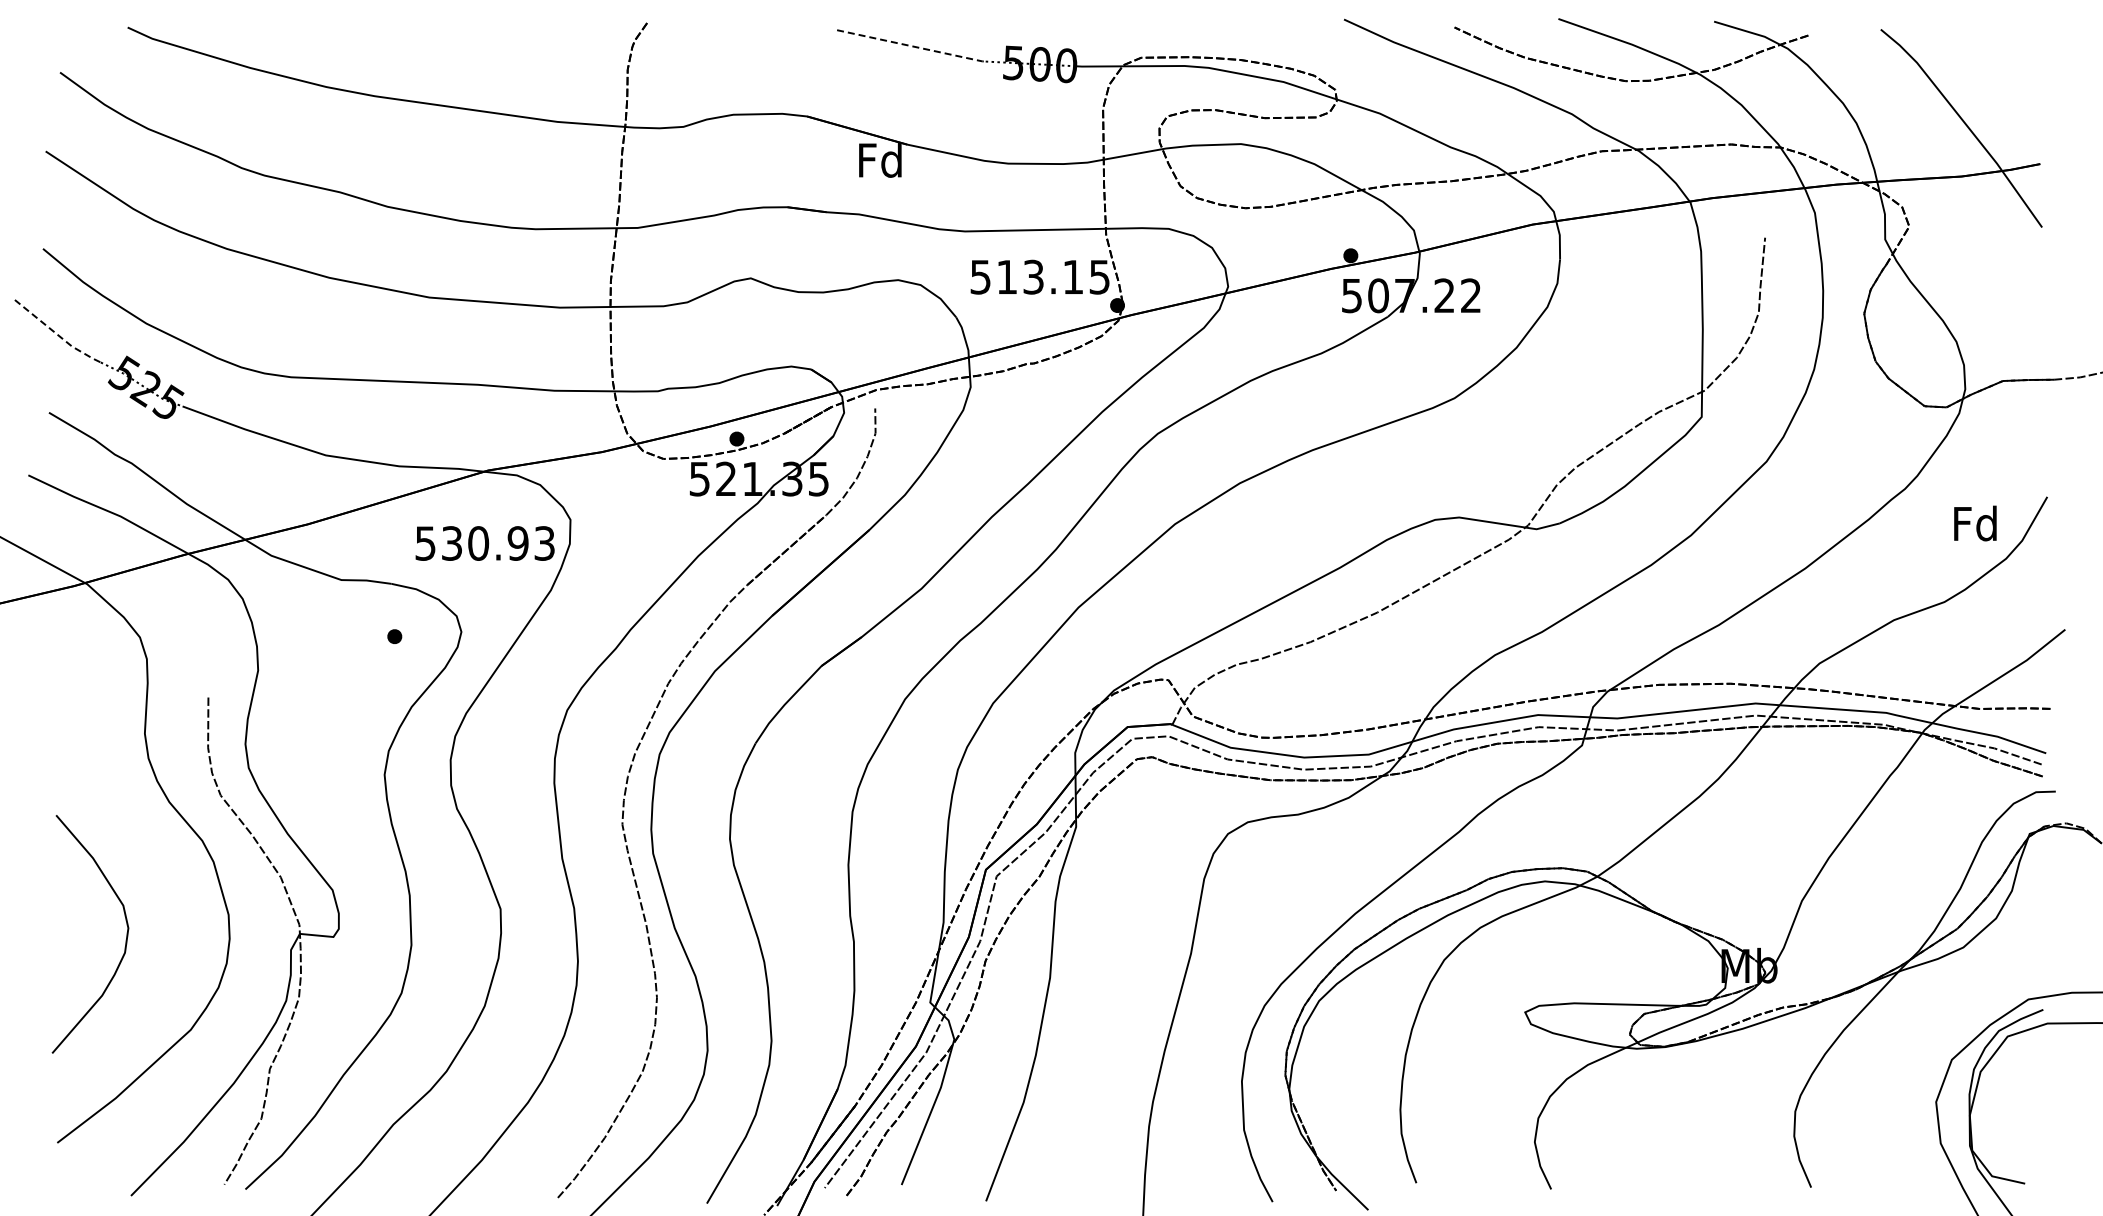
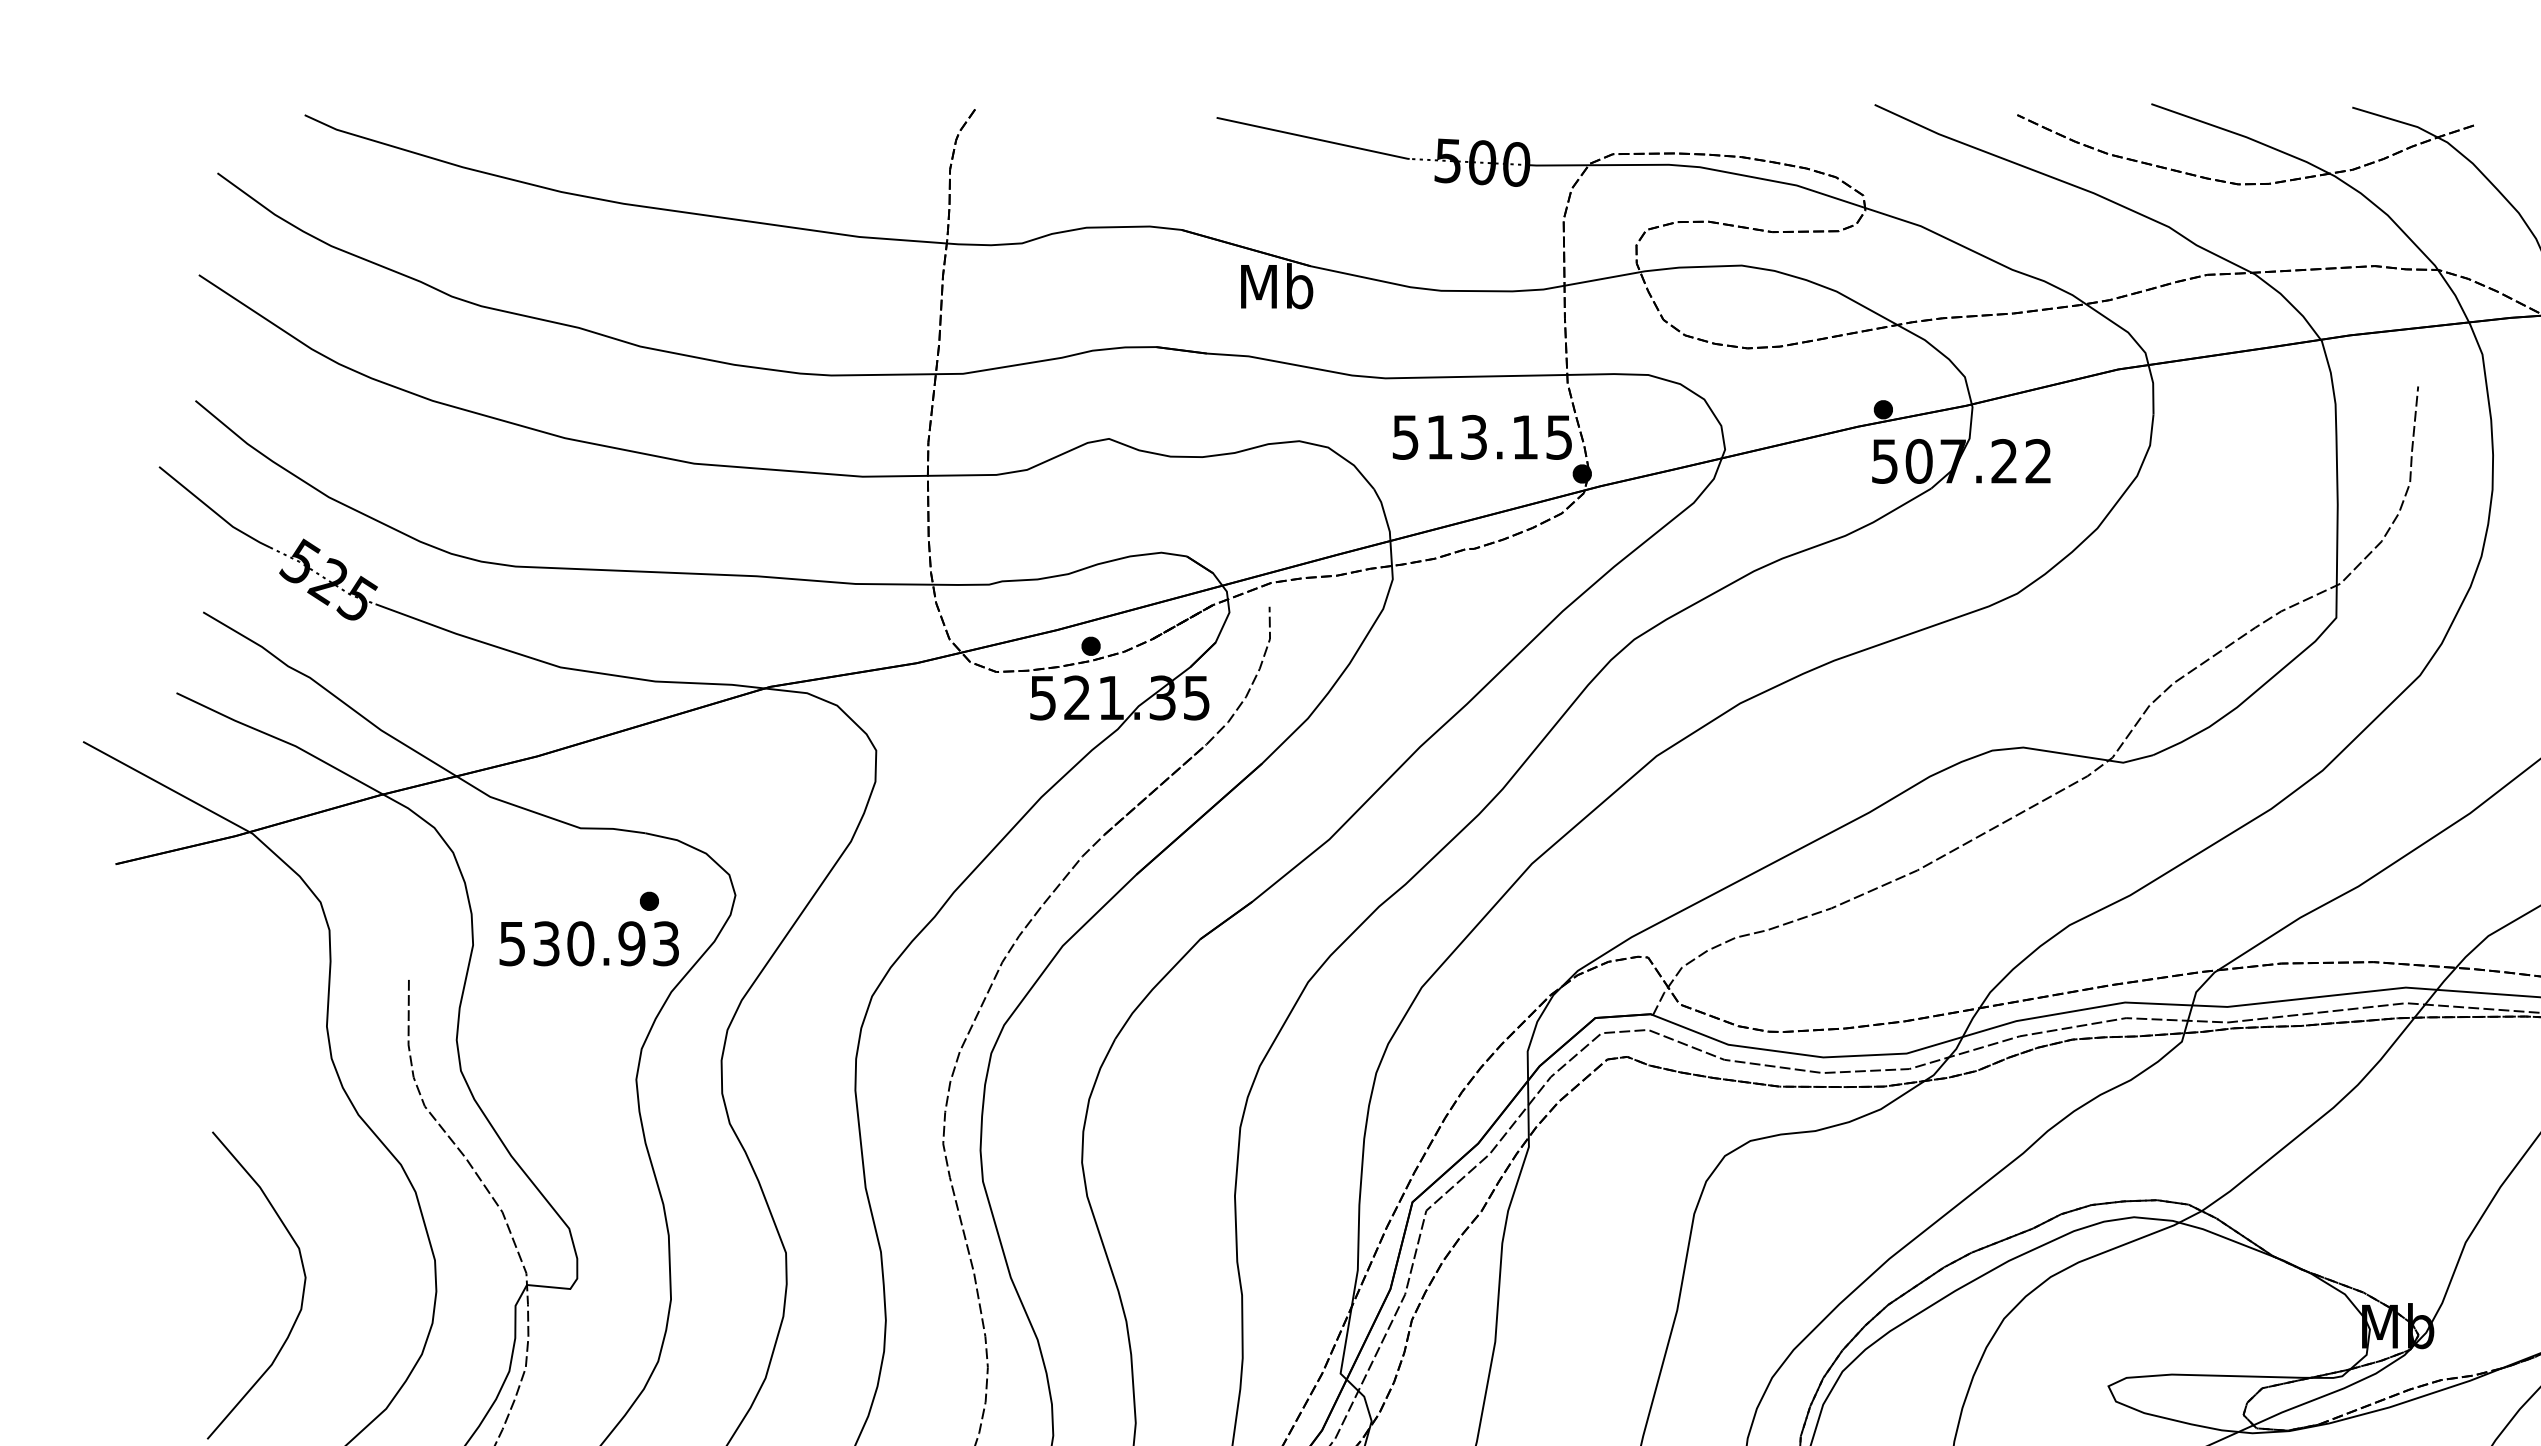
line: (909, 45) -> (1313, 138), dashed -> solid
text: (880, 159) -> (1276, 285), Fd -> Mb
line: (57, 334) -> (214, 511), dashed -> solid
text: (484, 543) -> (588, 943), moved

